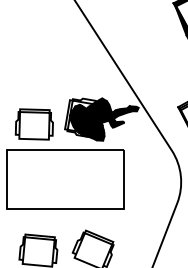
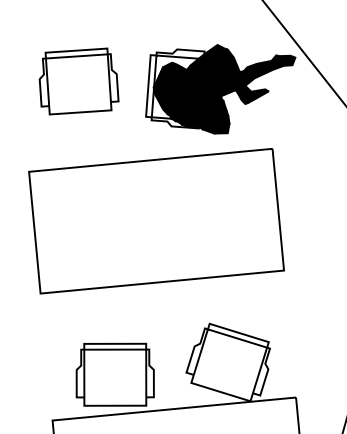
part: (33, 124) -> (76, 81), moved

